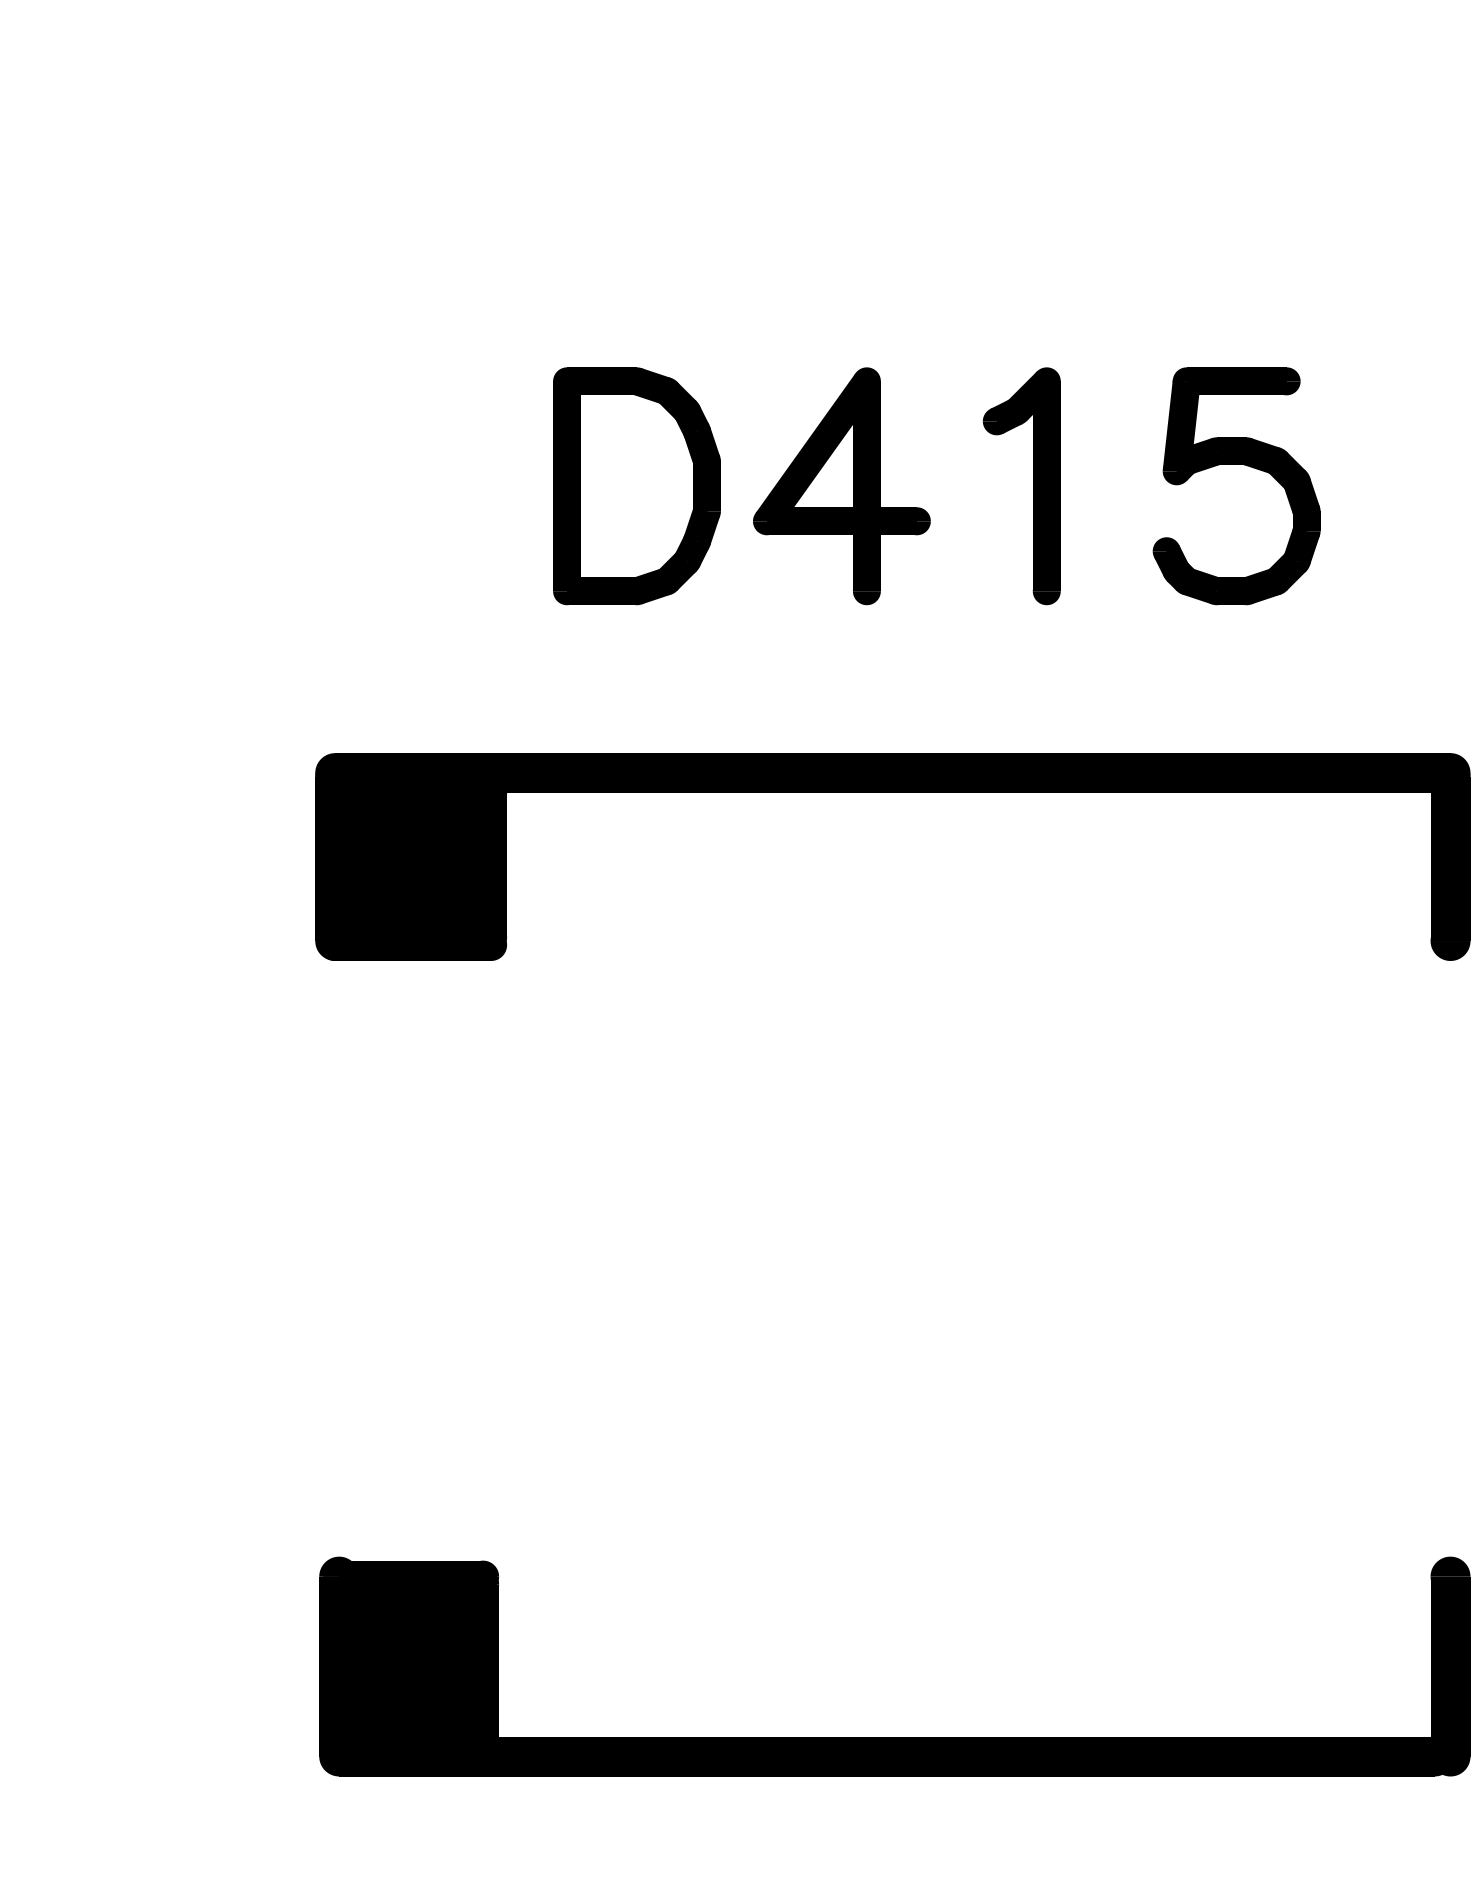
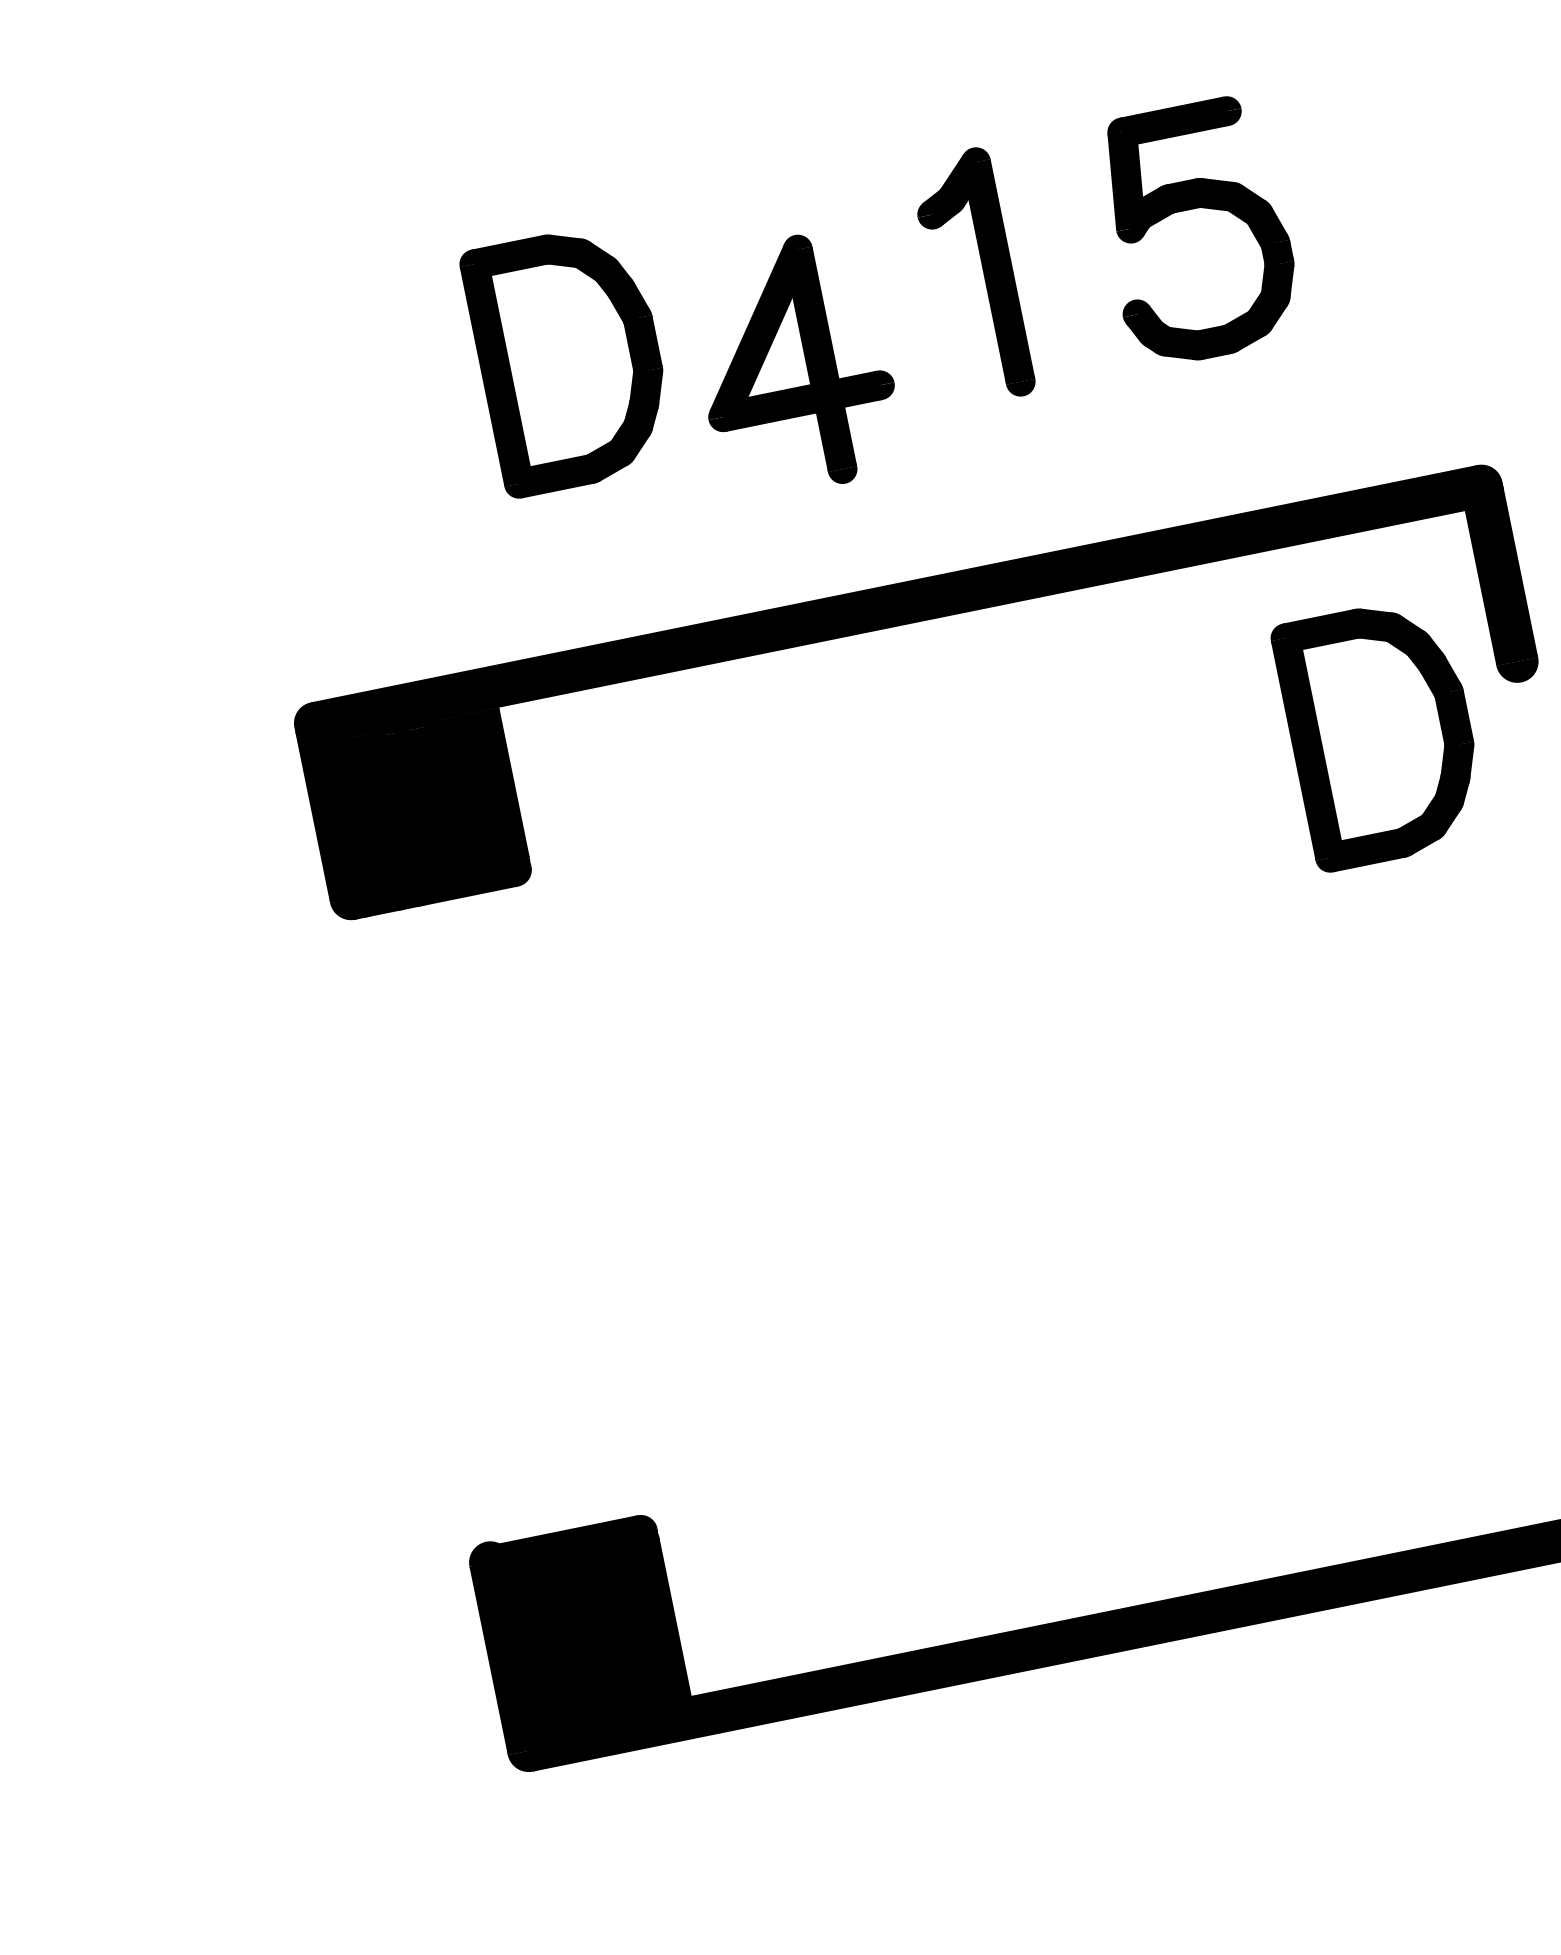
part: (841, 486) -> (793, 364), moved
part: (1311, 981) -> (1380, 733), added

